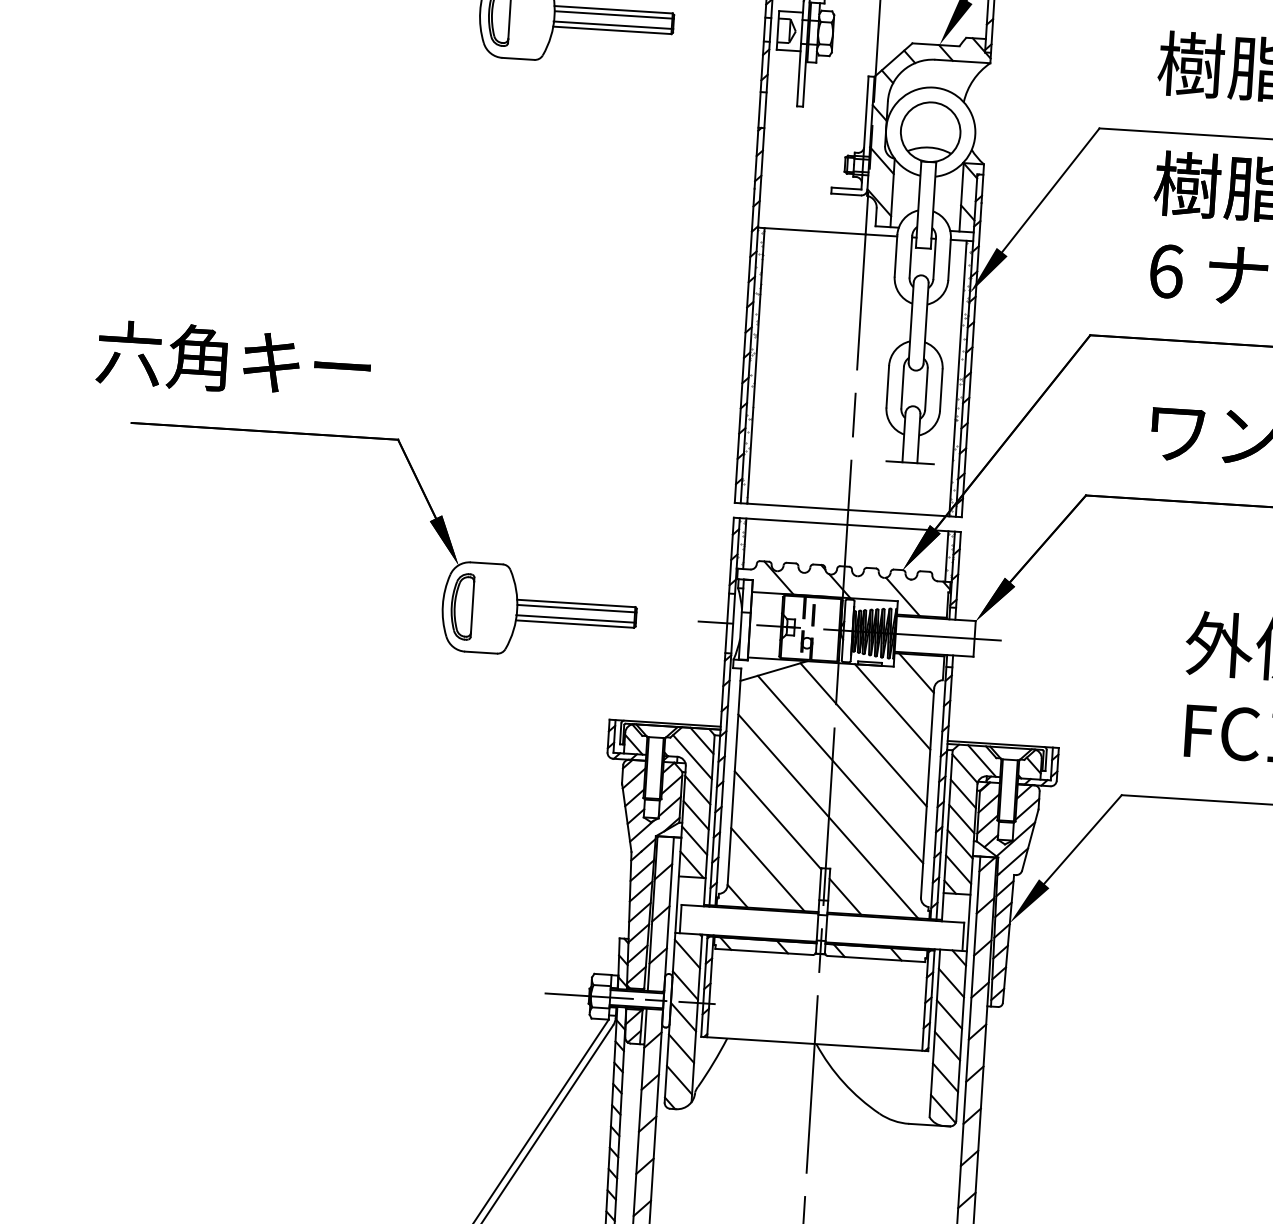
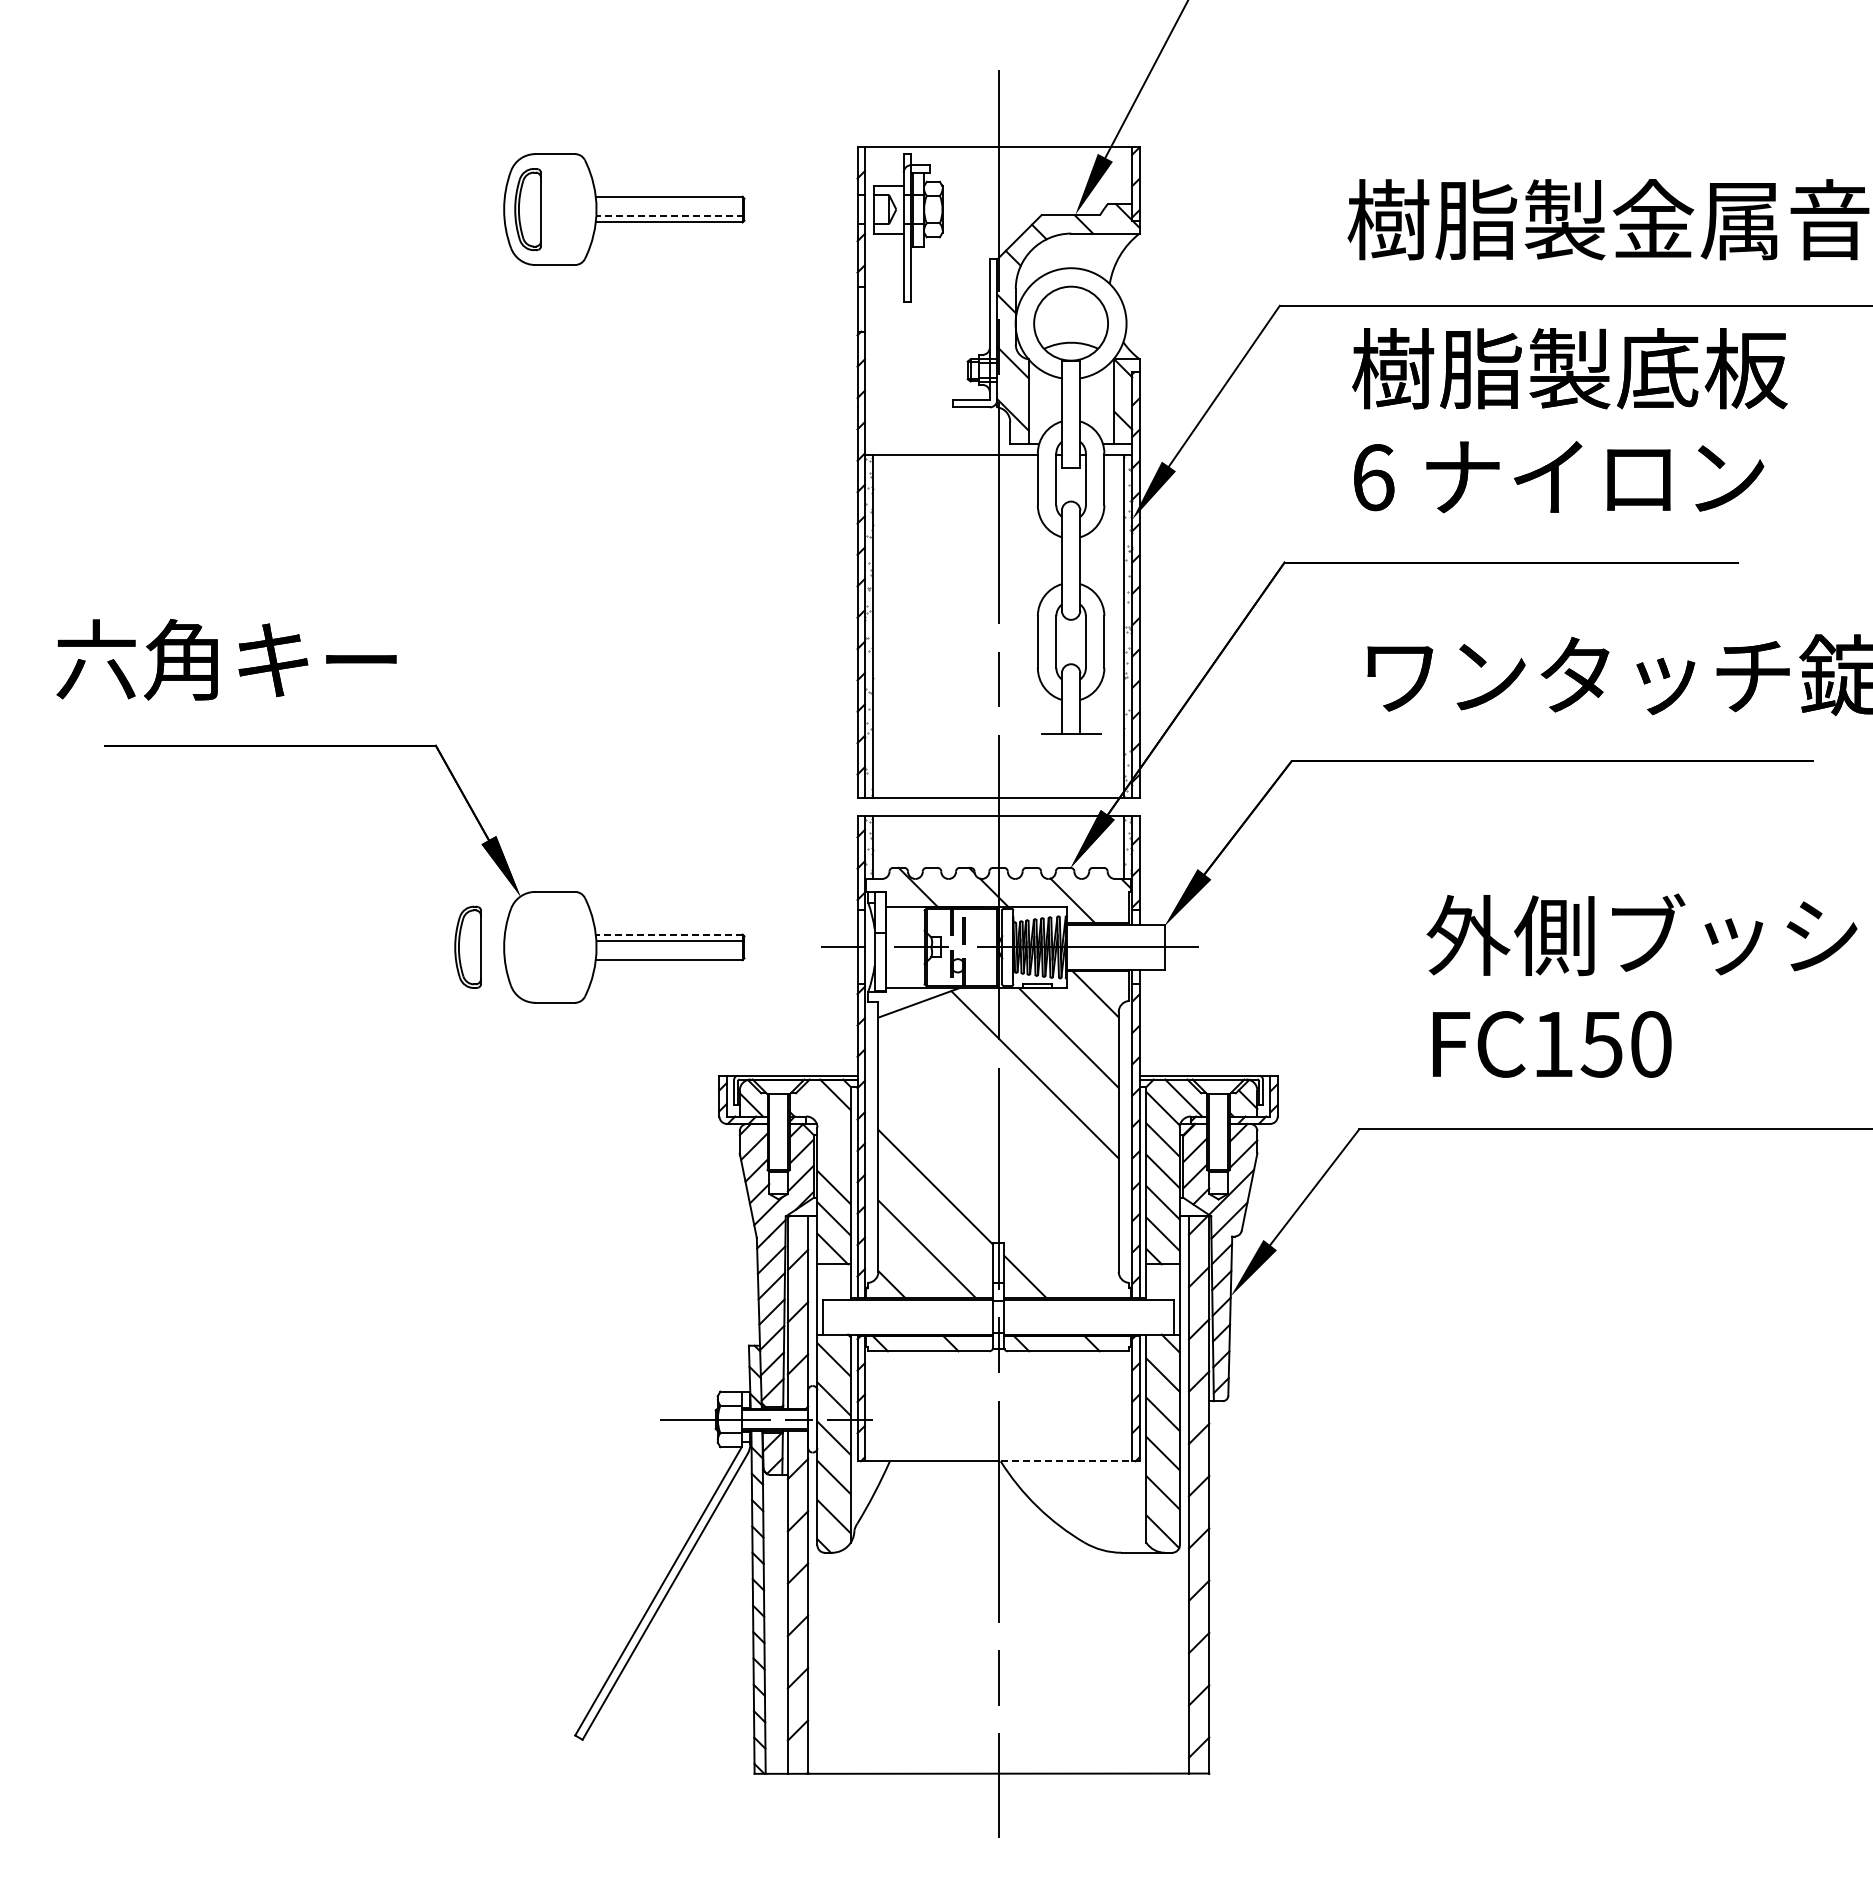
line: (614, 15) -> (670, 203), removed
line: (612, 24) -> (669, 215), solid -> dashed
line: (575, 603) -> (668, 934), solid -> dashed
part: (461, 605) -> (467, 946), moved
line: (575, 618) -> (669, 953), removed
line: (692, 756) -> (824, 1115), removed
line: (839, 769) -> (1008, 1119), removed
line: (697, 789) -> (833, 1155), removed
line: (828, 816) -> (997, 1178), removed
line: (871, 1047) -> (1069, 1461), solid -> dashed

